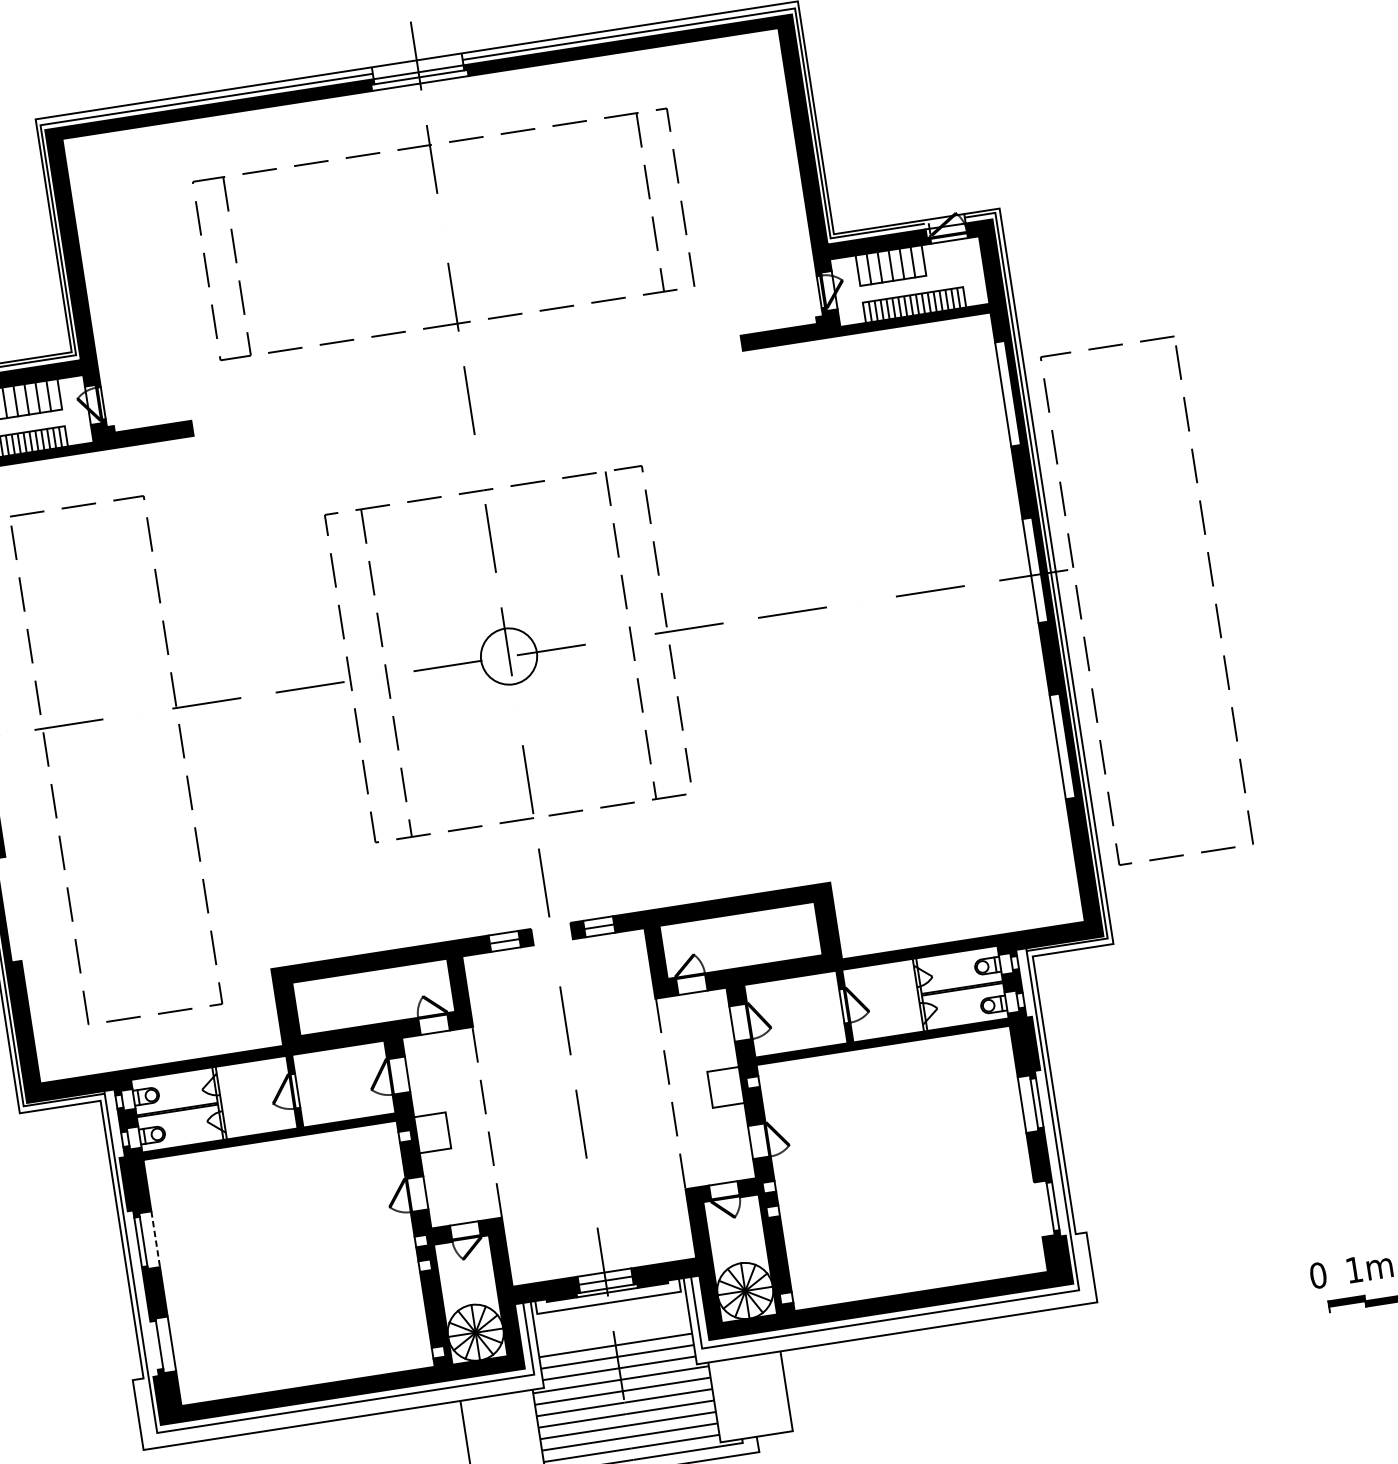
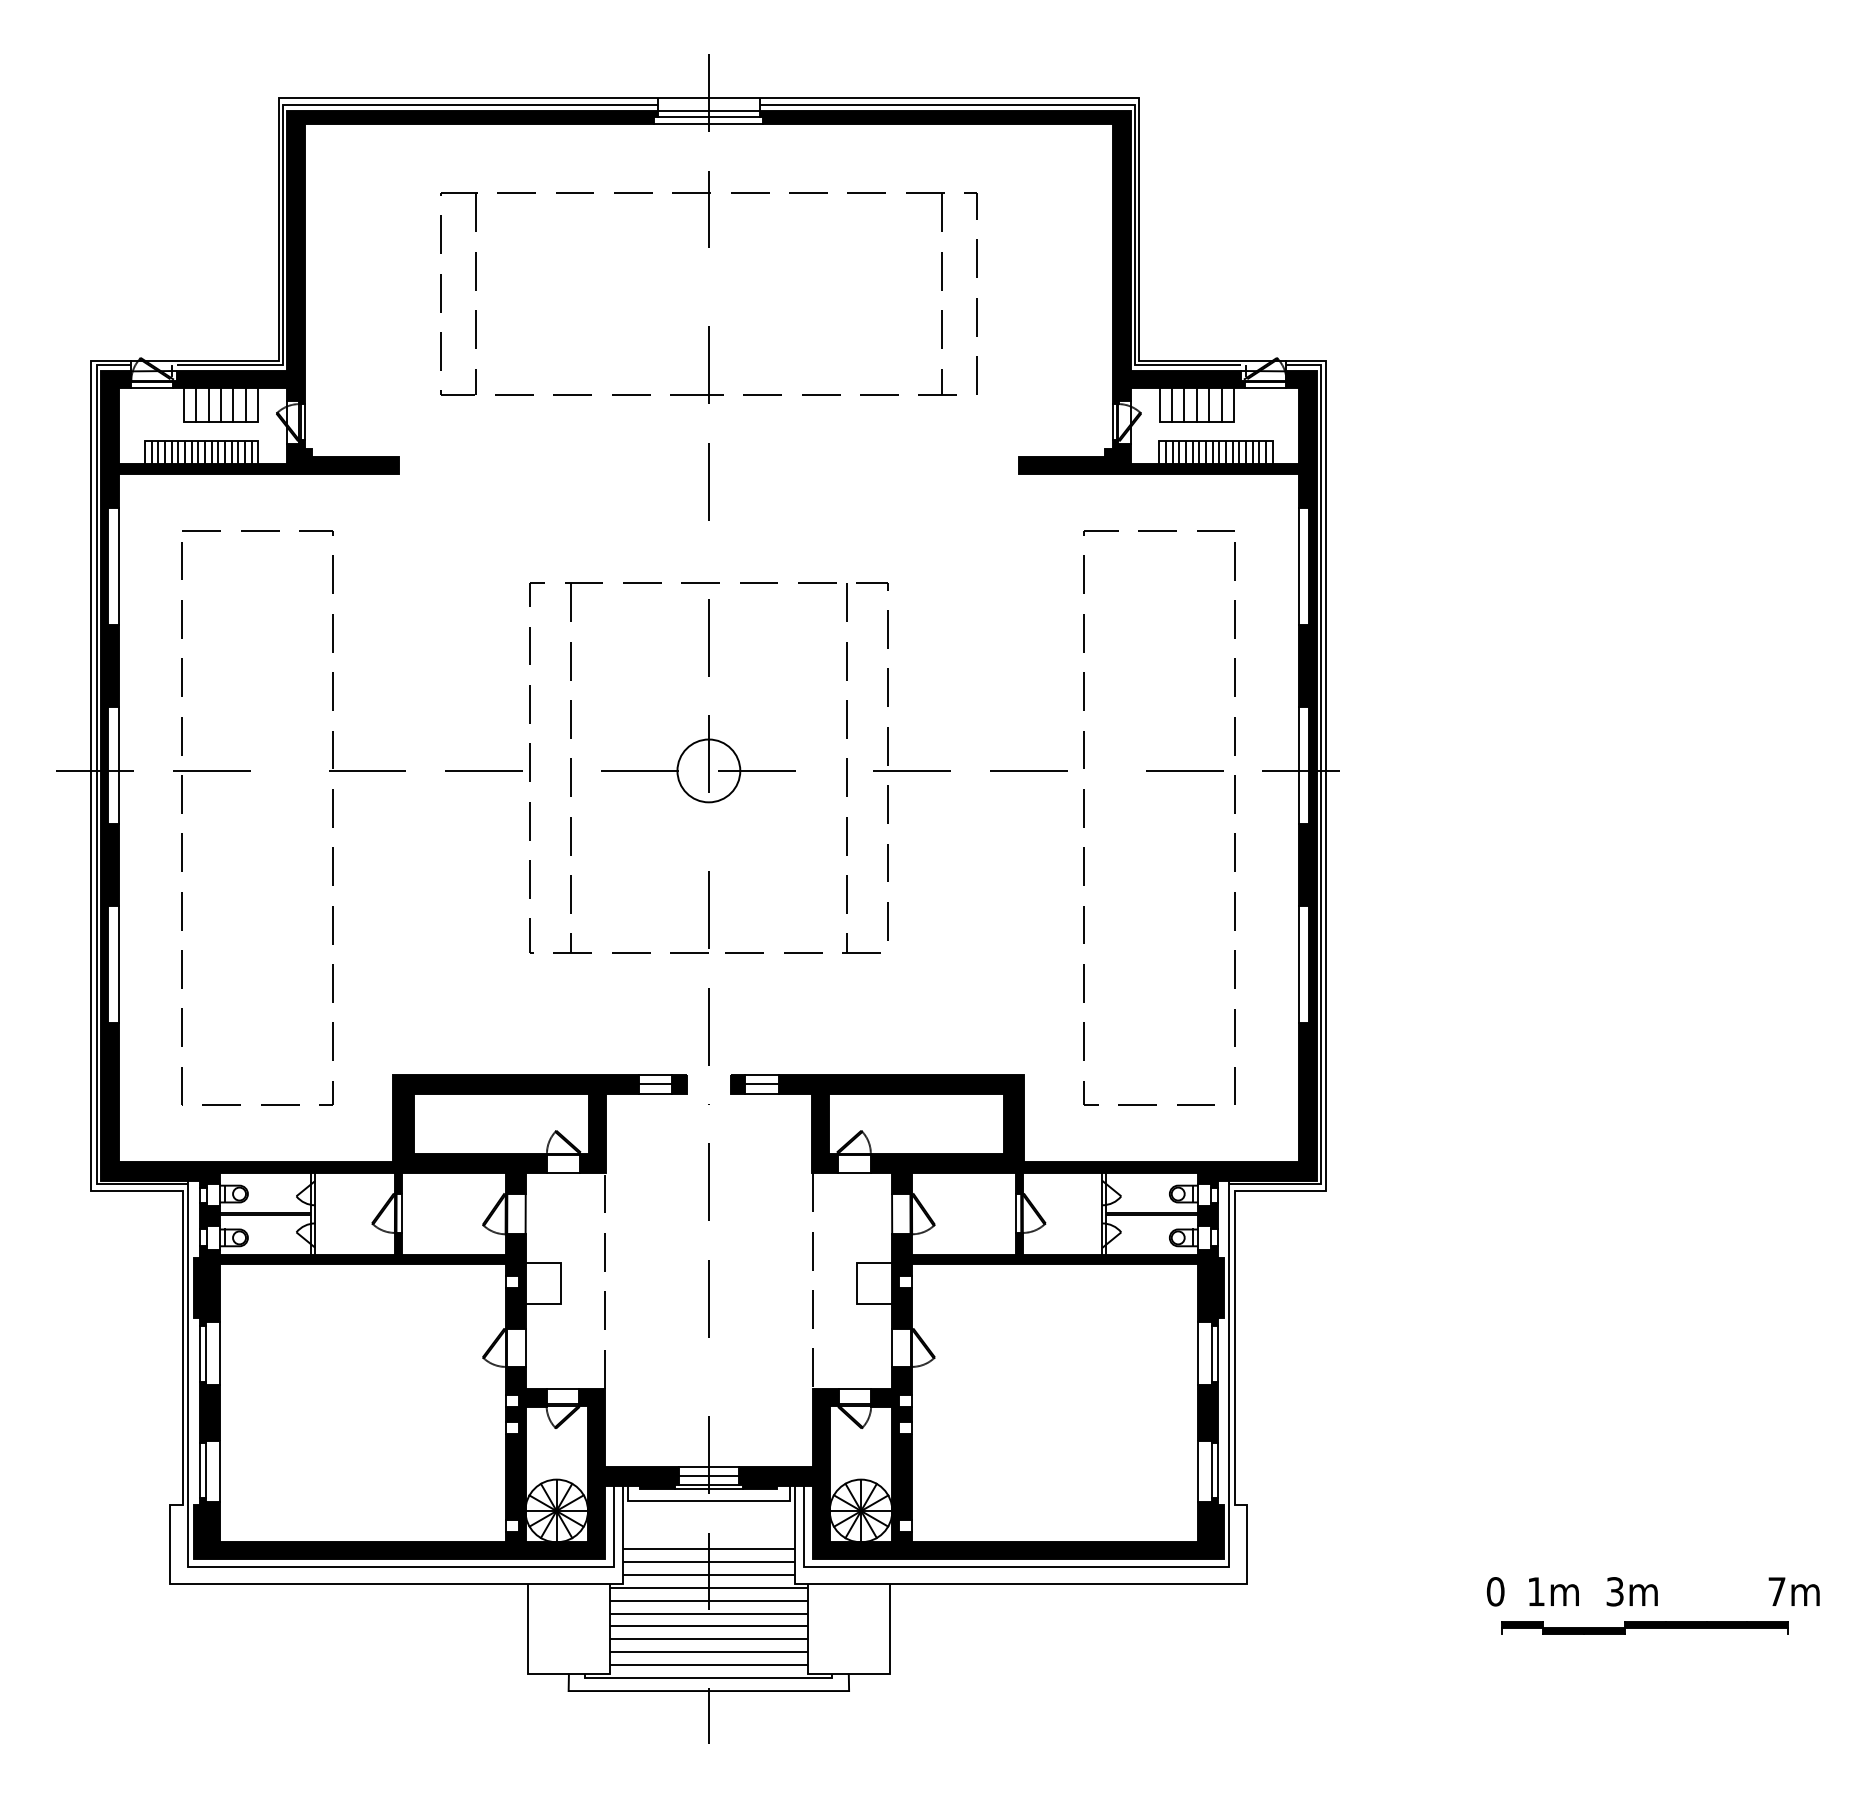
part: (1080, 610) -> (1084, 817), moved
line: (13, 908) -> (119, 964), added
line: (1038, 1209) -> (1198, 1471), added
line: (155, 1239) -> (219, 1353), dashed -> solid
line: (153, 1345) -> (199, 1470), added

